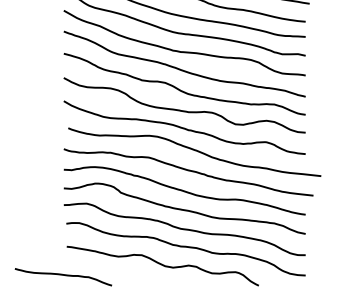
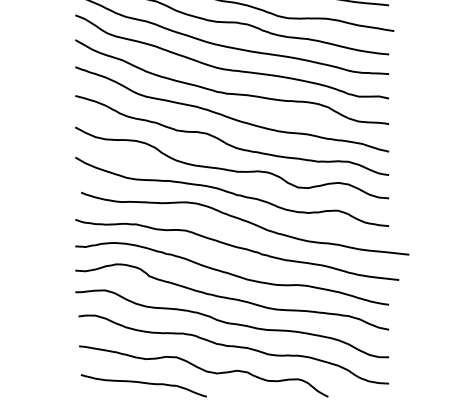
curve: (63, 275) -> (143, 383), moved

